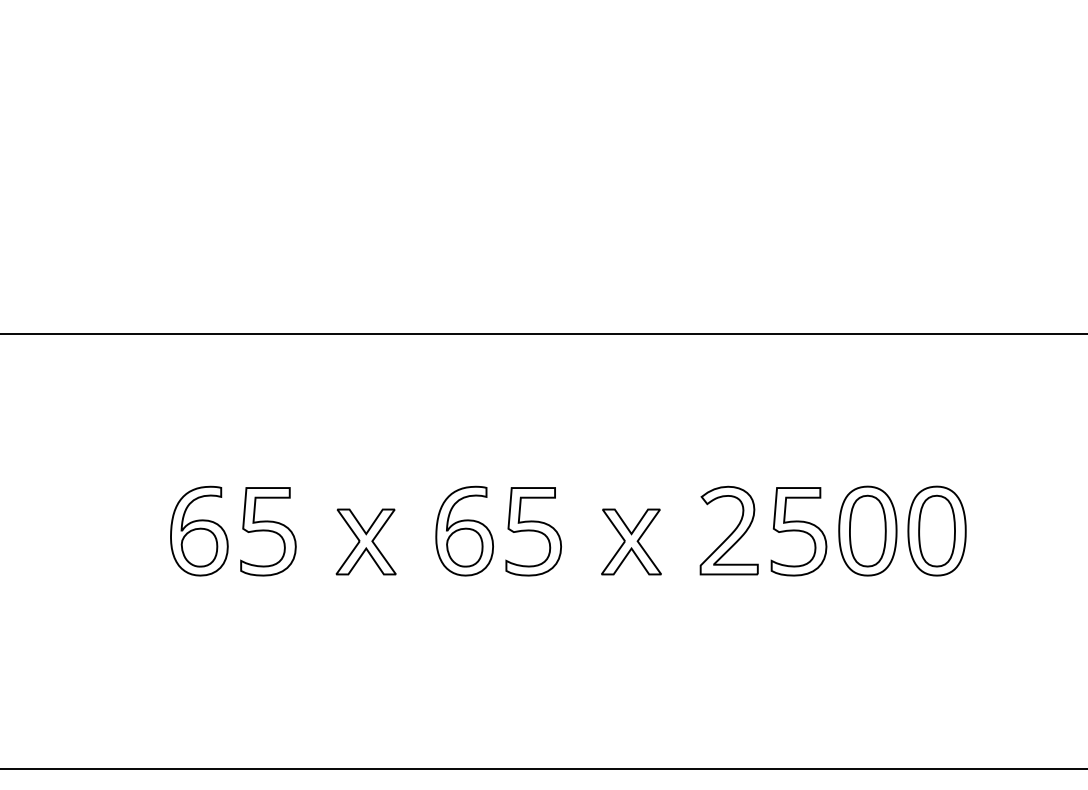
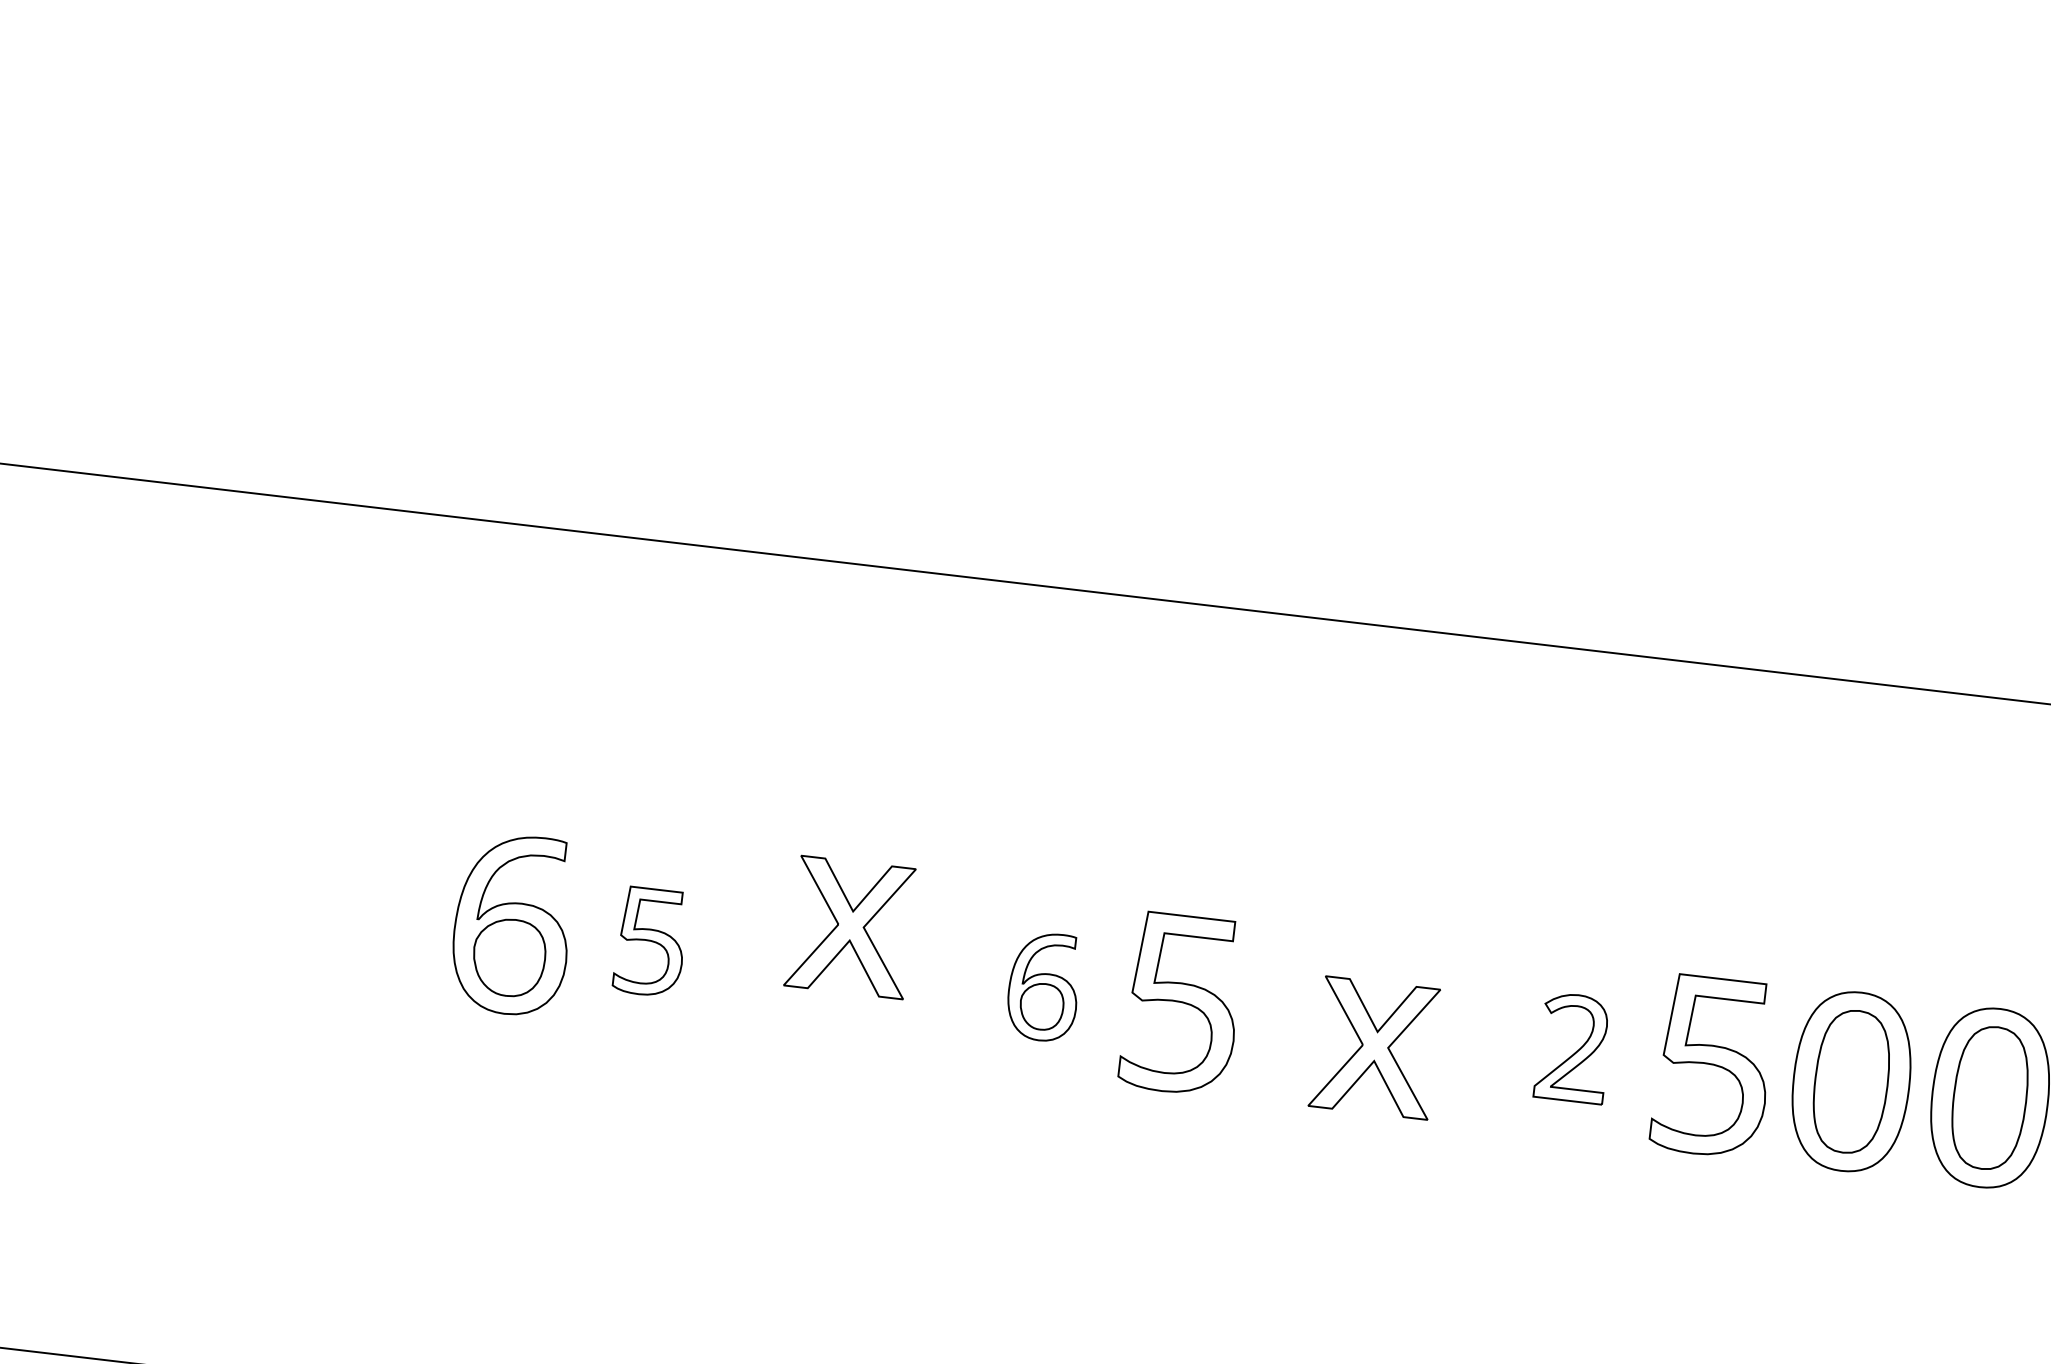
part: (464, 530) -> (1043, 985), size x0.6
part: (728, 530) -> (1572, 1047), size x0.6
part: (268, 531) -> (651, 941), size x0.6
part: (365, 541) -> (849, 926), moved

